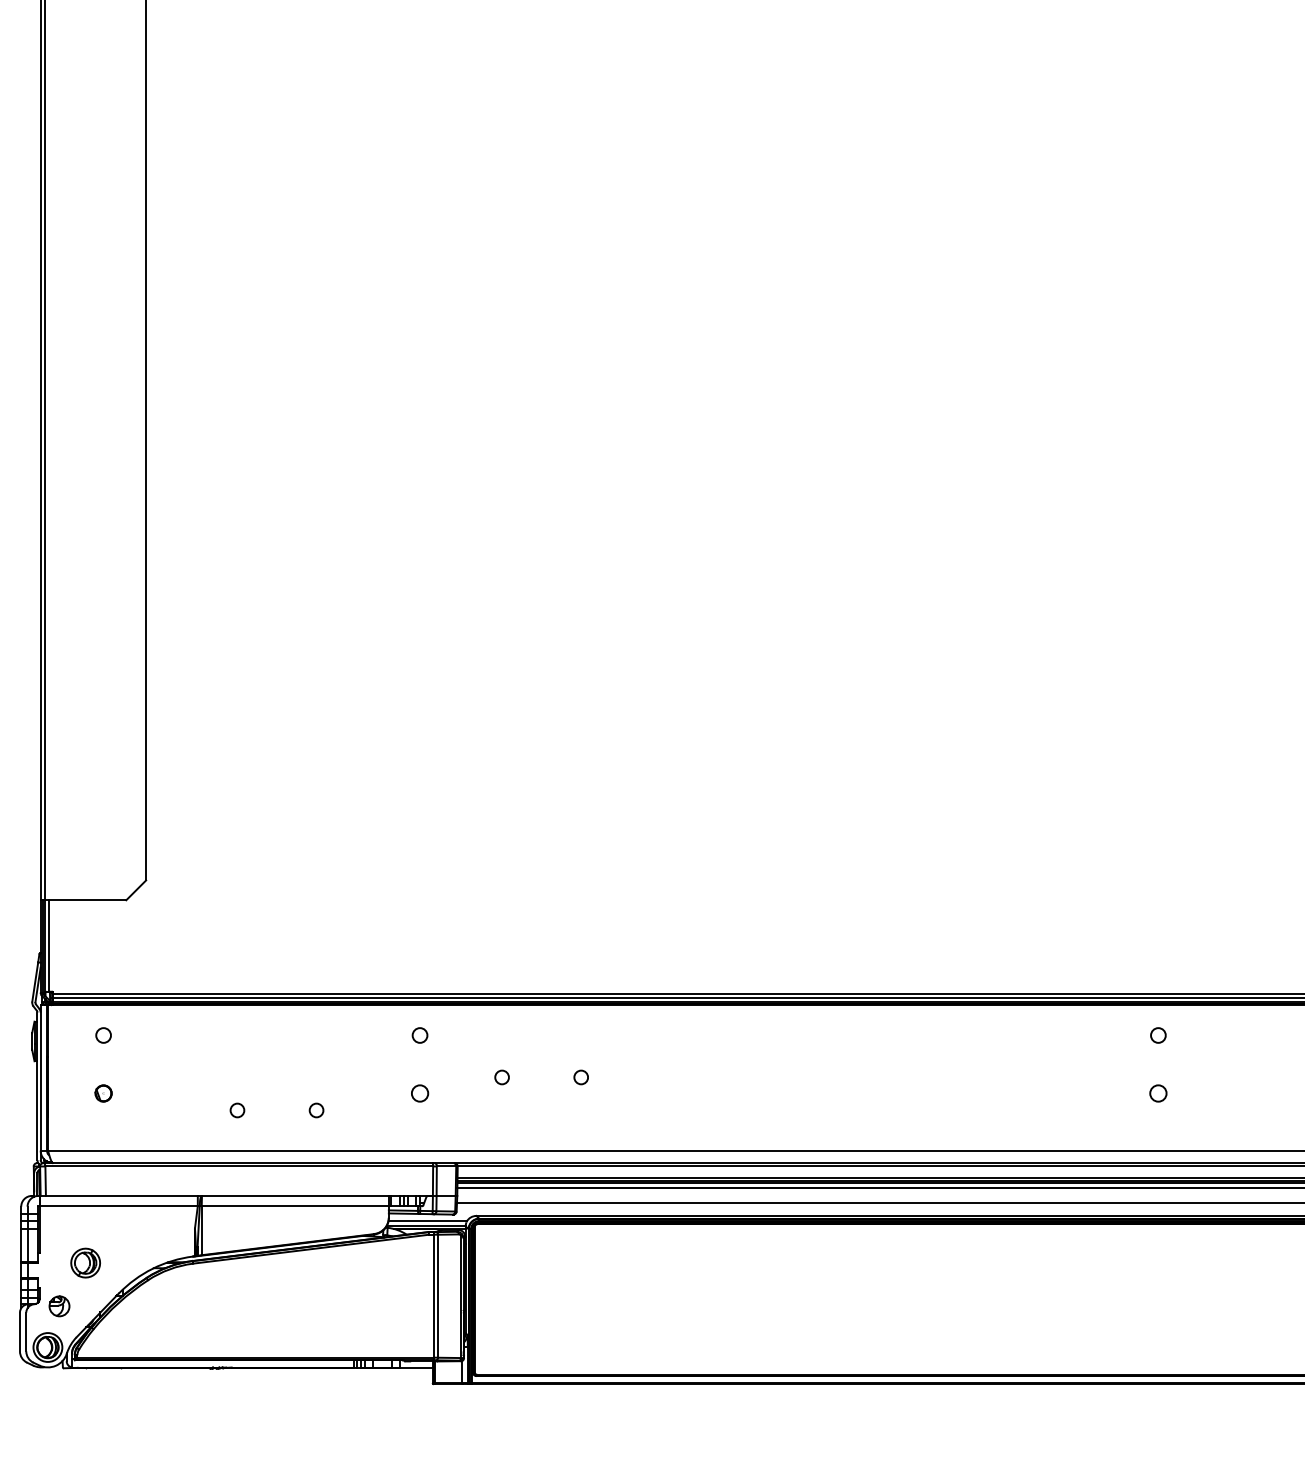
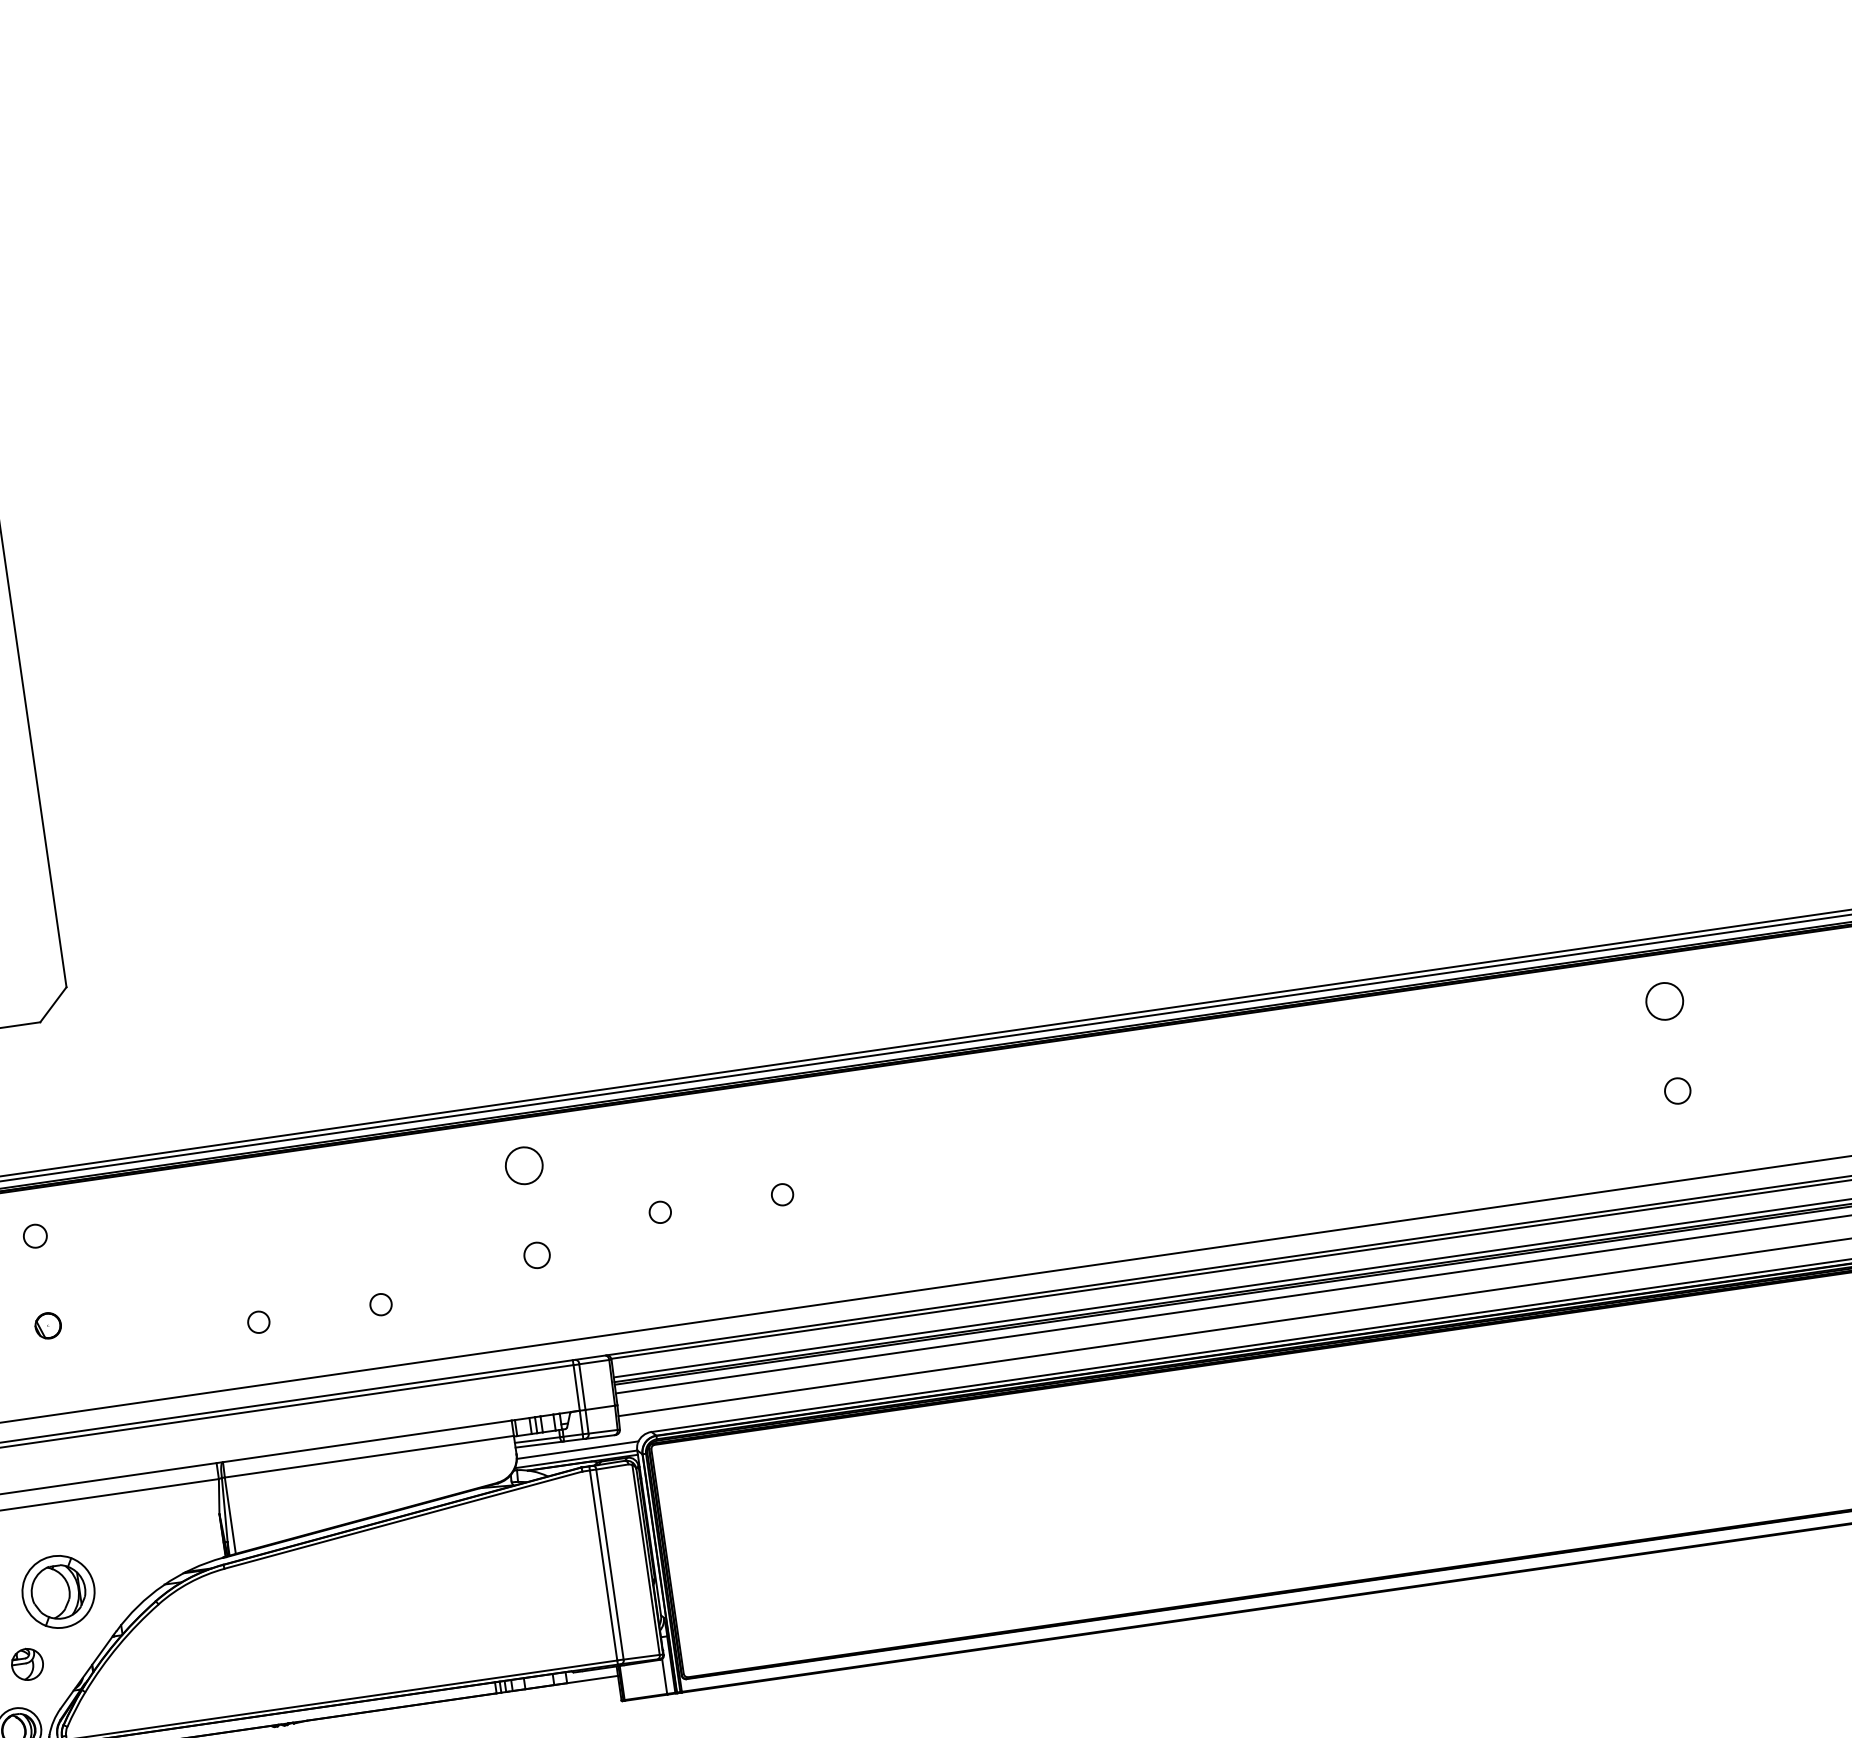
circle: (419, 1035) -> (523, 1165), size x1.6
circle: (1158, 1035) -> (1664, 1001), size x1.6
part: (85, 1262) -> (57, 1590), size x1.6

